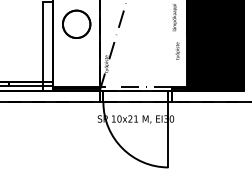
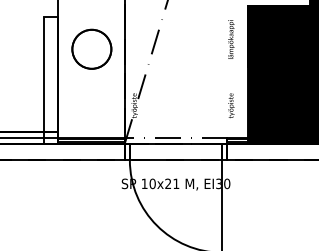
text: (177, 50) -> (230, 104), moved

